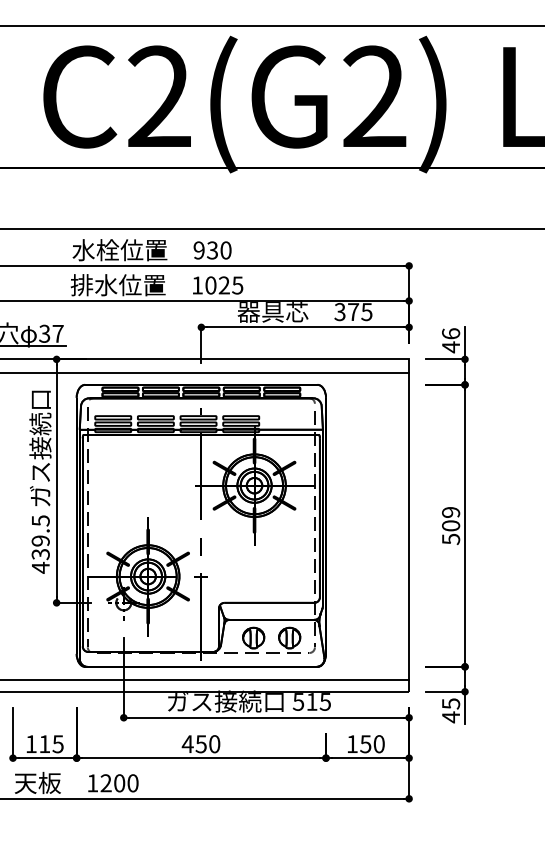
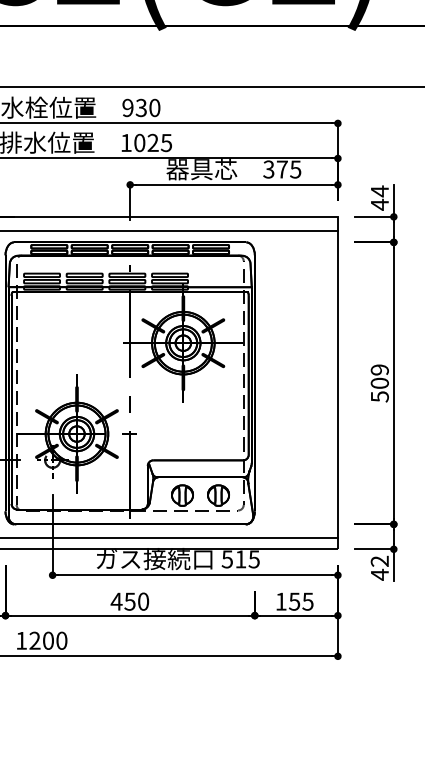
text: (451, 333) -> (380, 191), 46 -> 44
text: (451, 703) -> (380, 561), 45 -> 42
text: (378, 744) -> (307, 602), 150 -> 155

